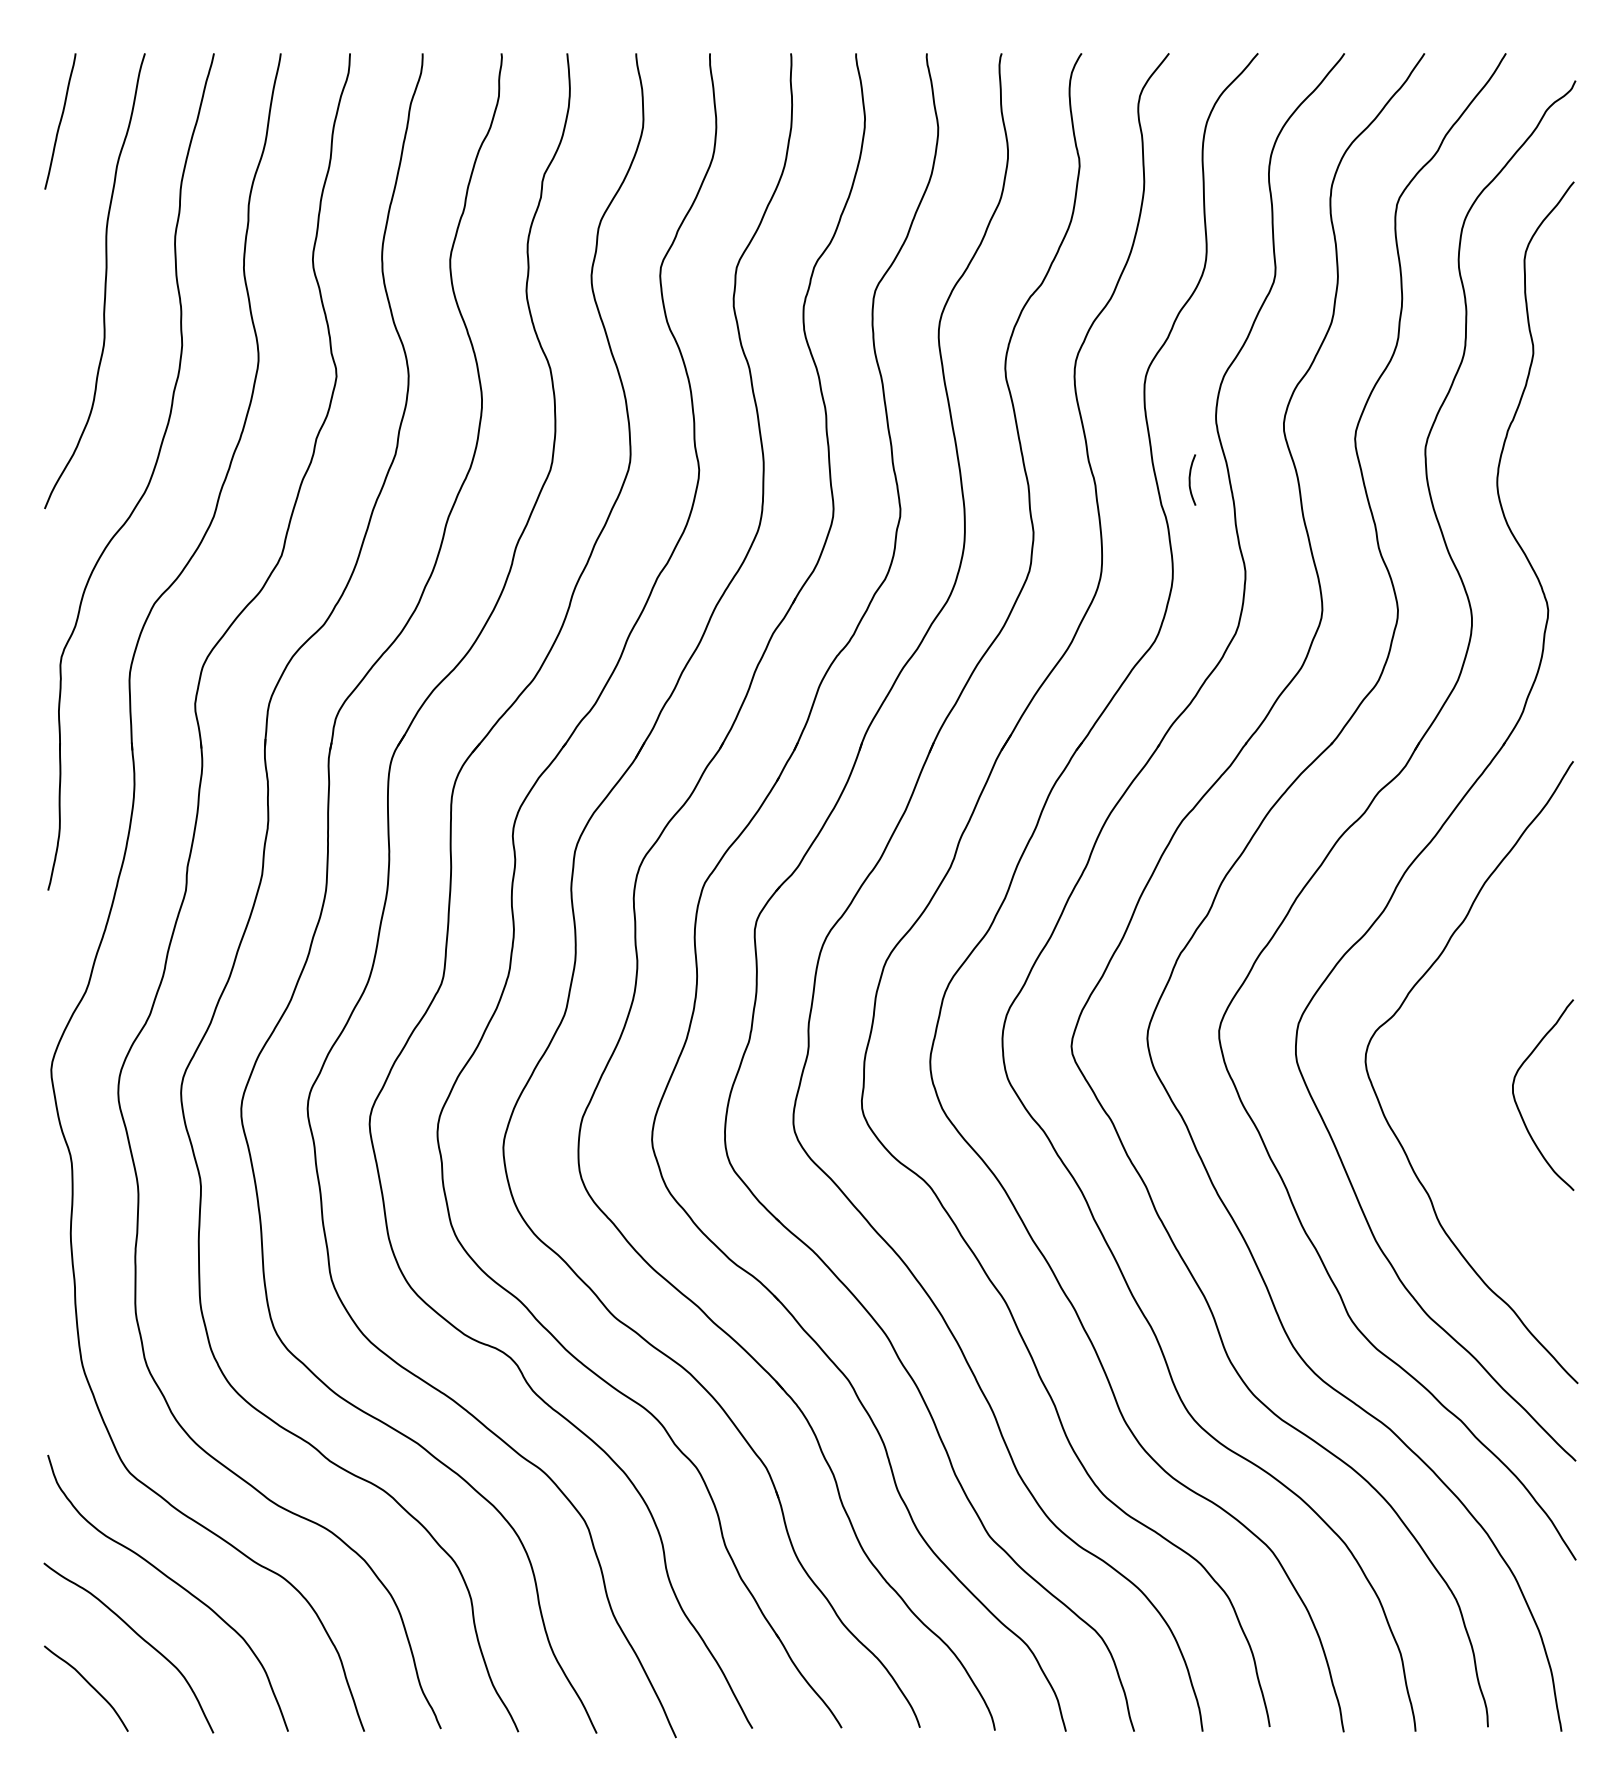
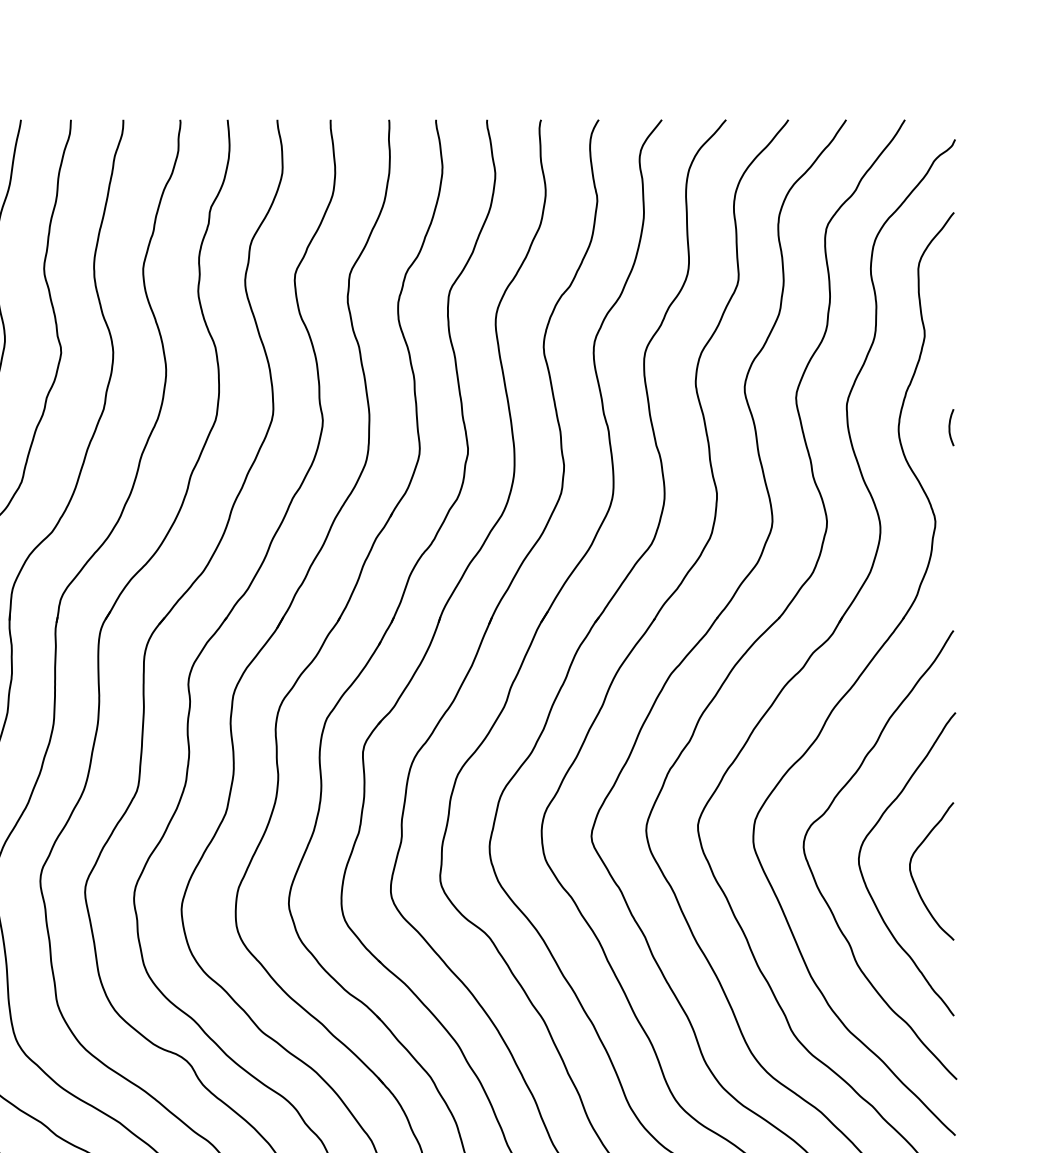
curve: (1190, 479) -> (950, 427), moved
curve: (1449, 1105) -> (864, 878), added

